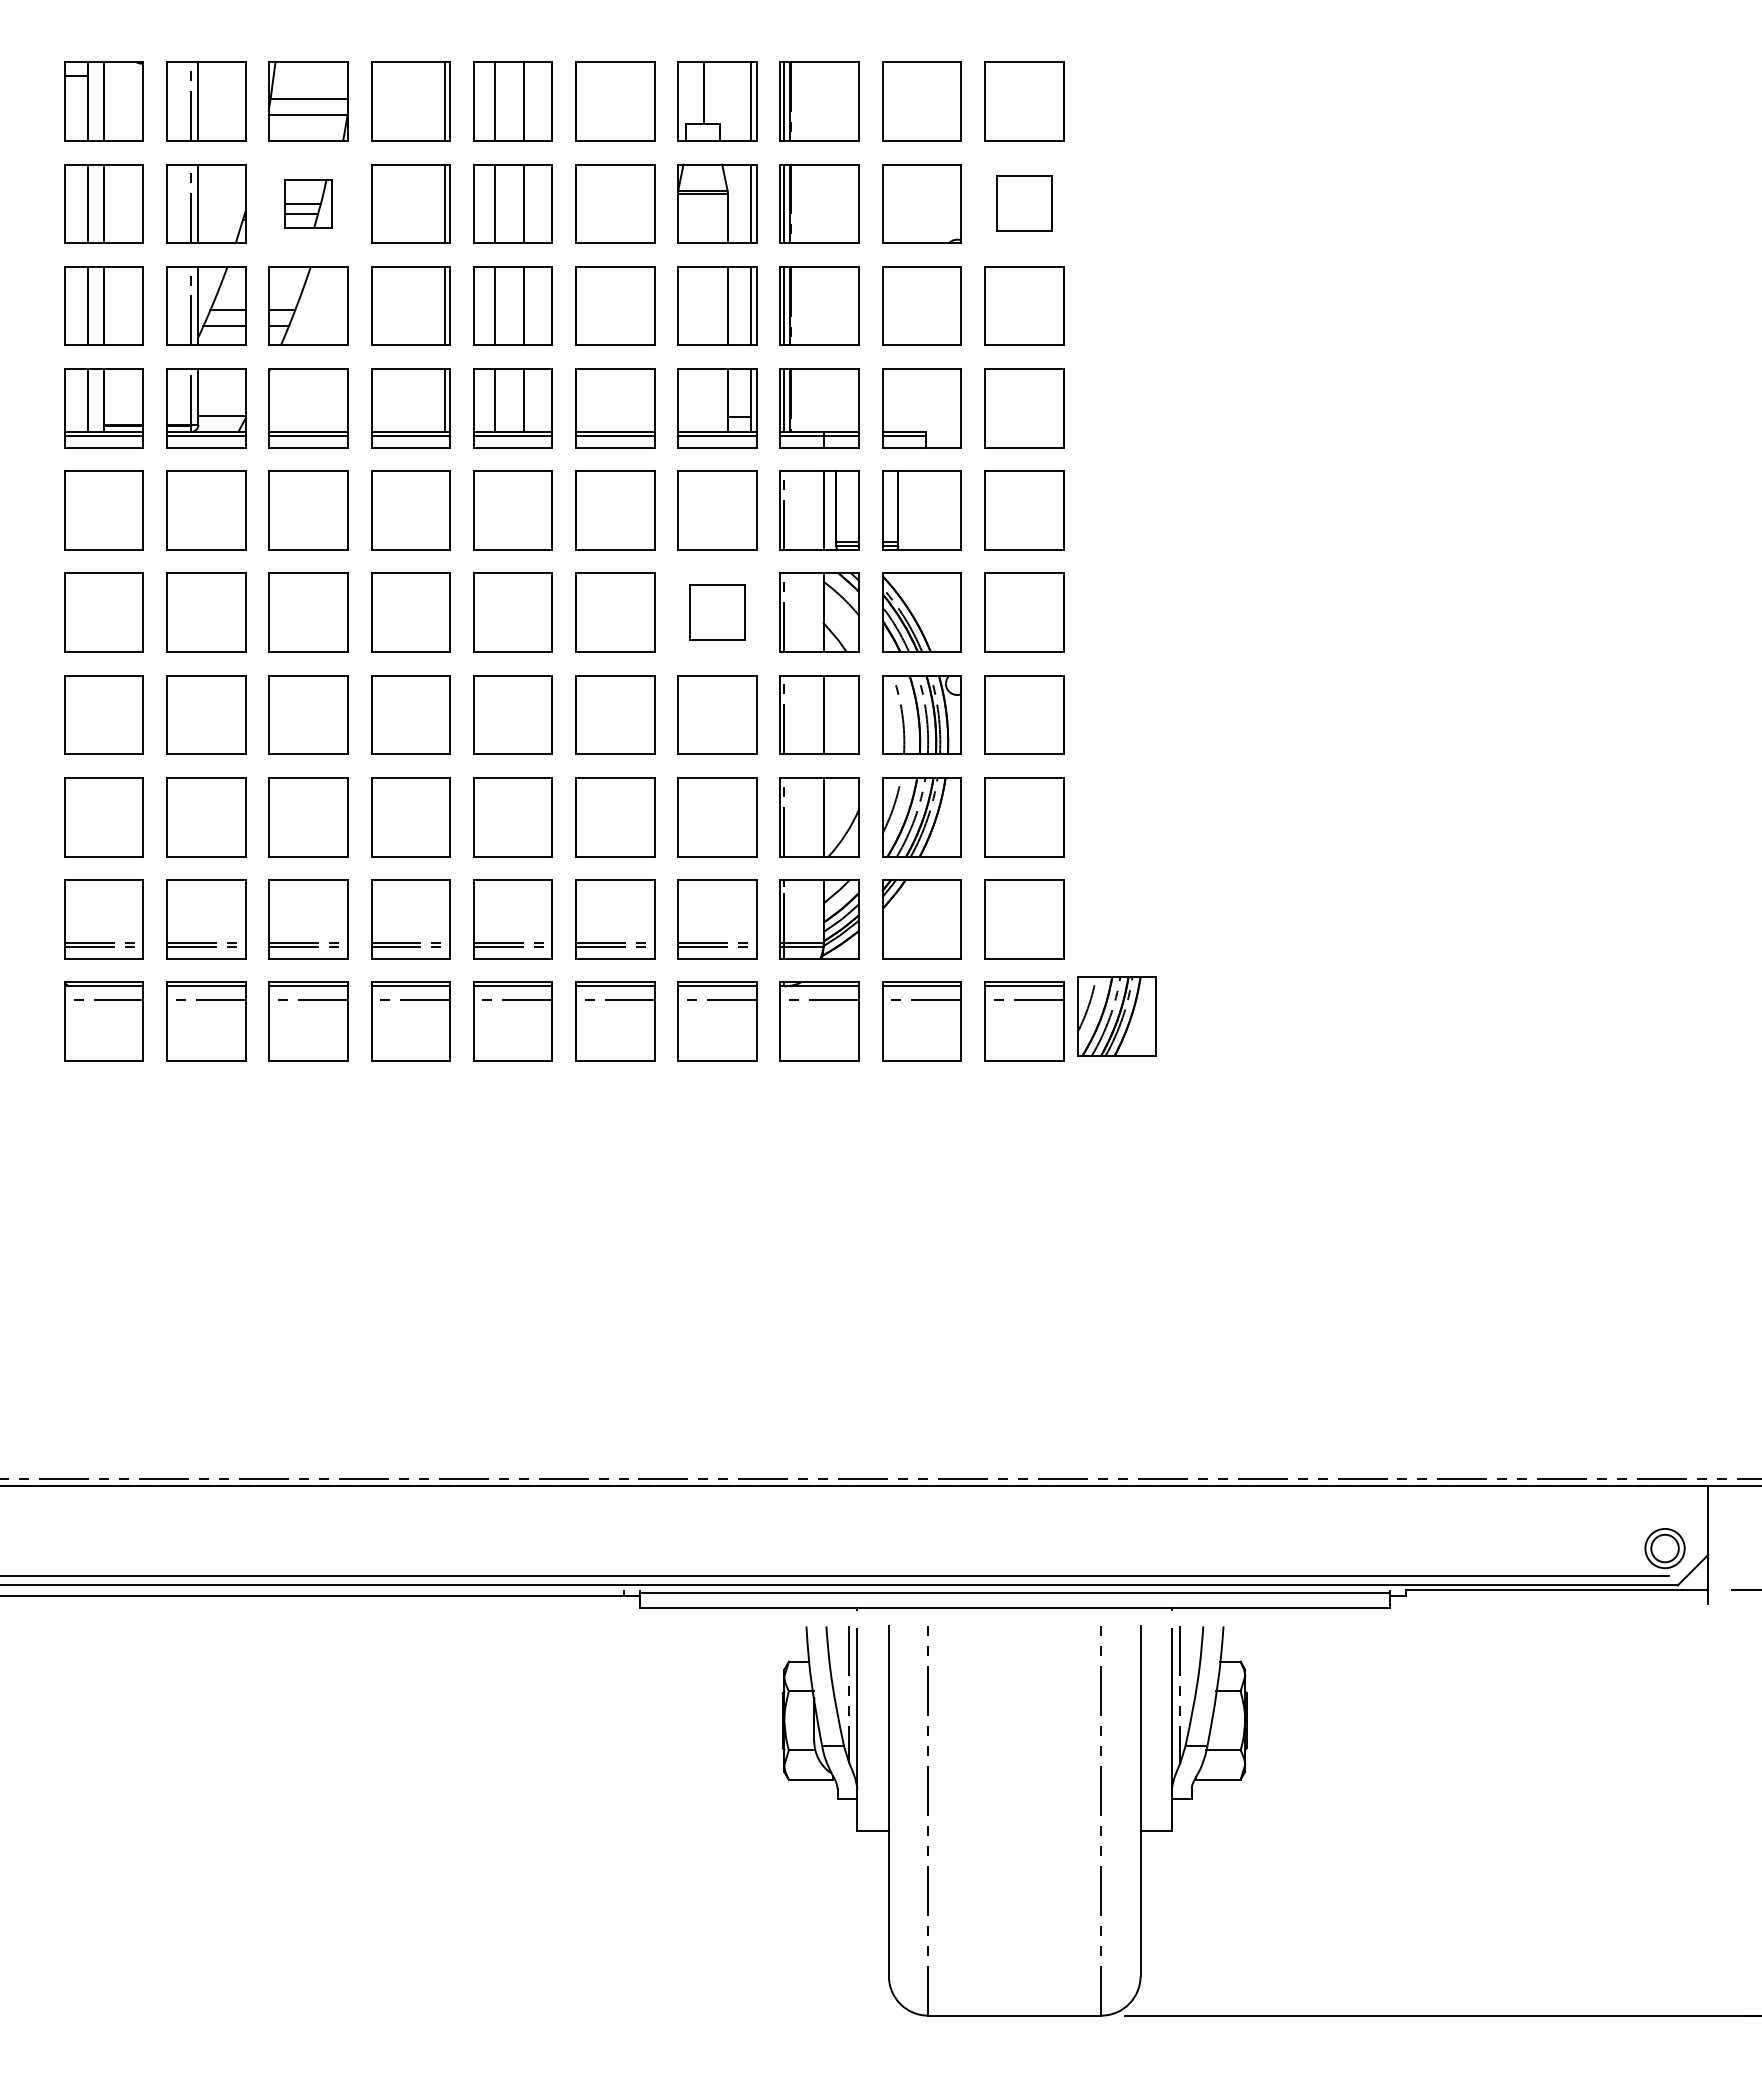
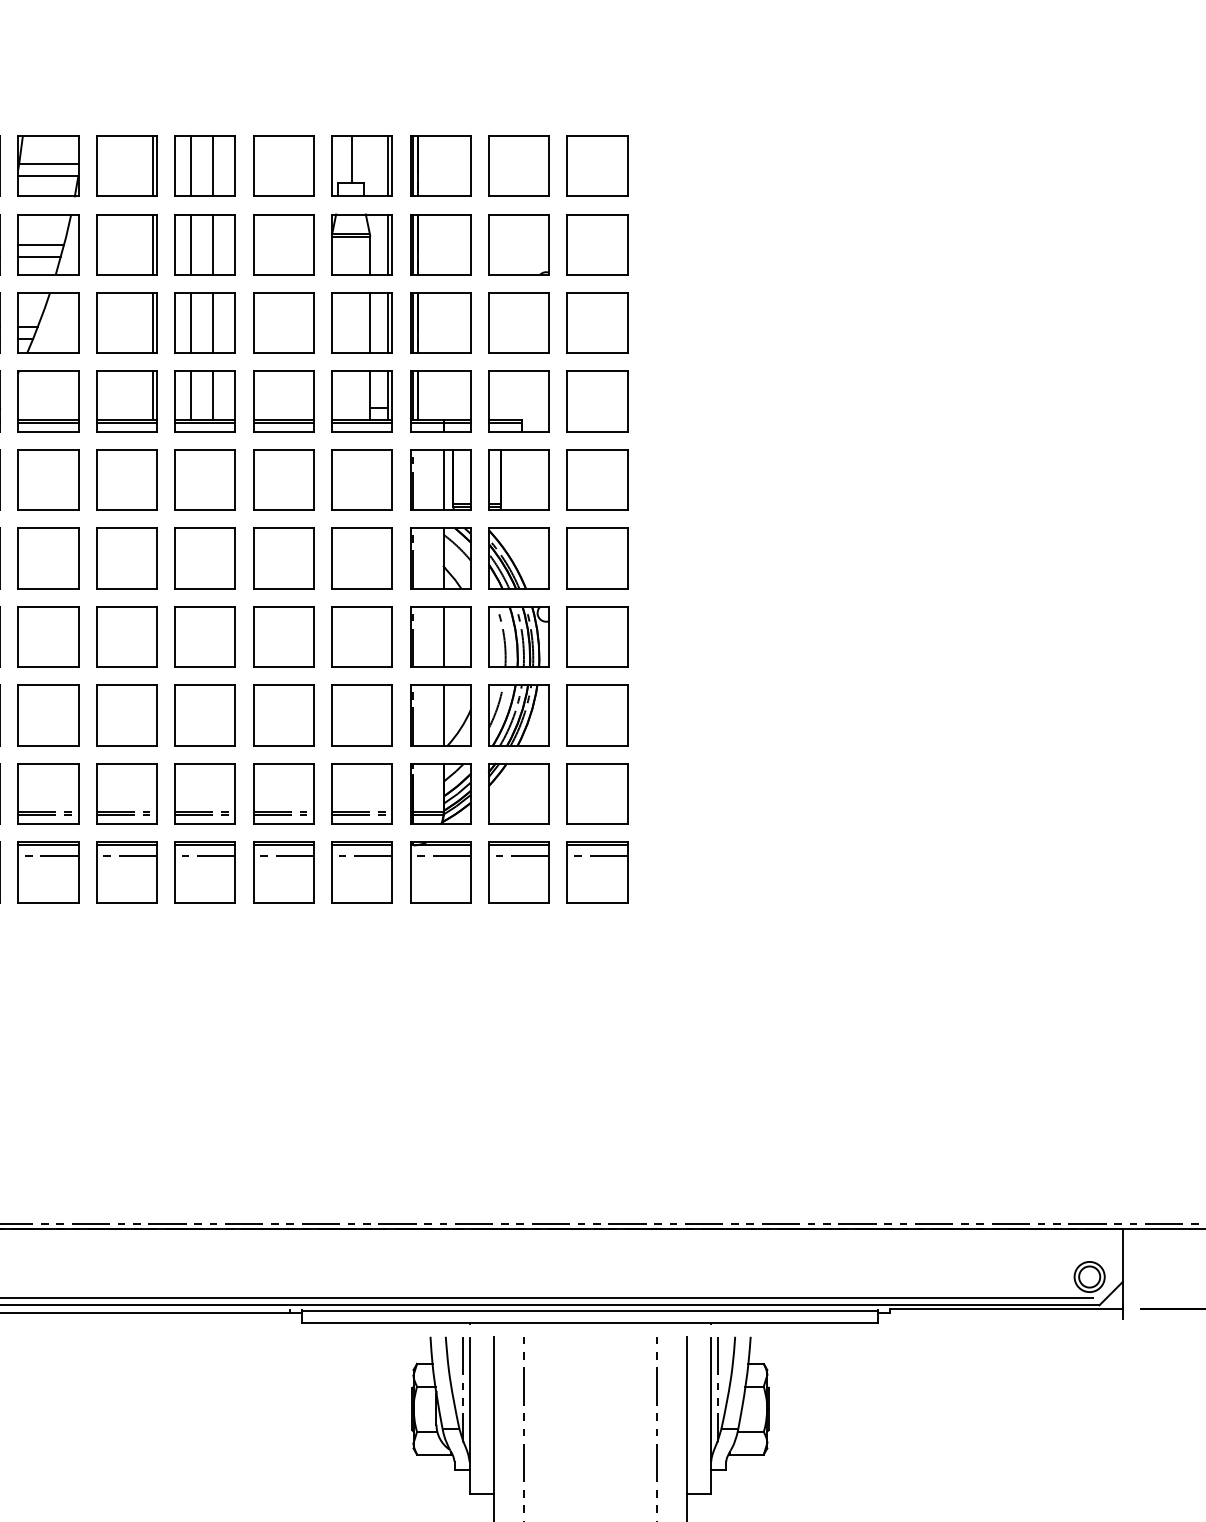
part: (308, 203) -> (48, 244), size x1.67
part: (1024, 203) -> (597, 244), size x1.43
part: (717, 612) -> (362, 558), size x1.43
part: (1116, 1016) -> (668, 868), removed

